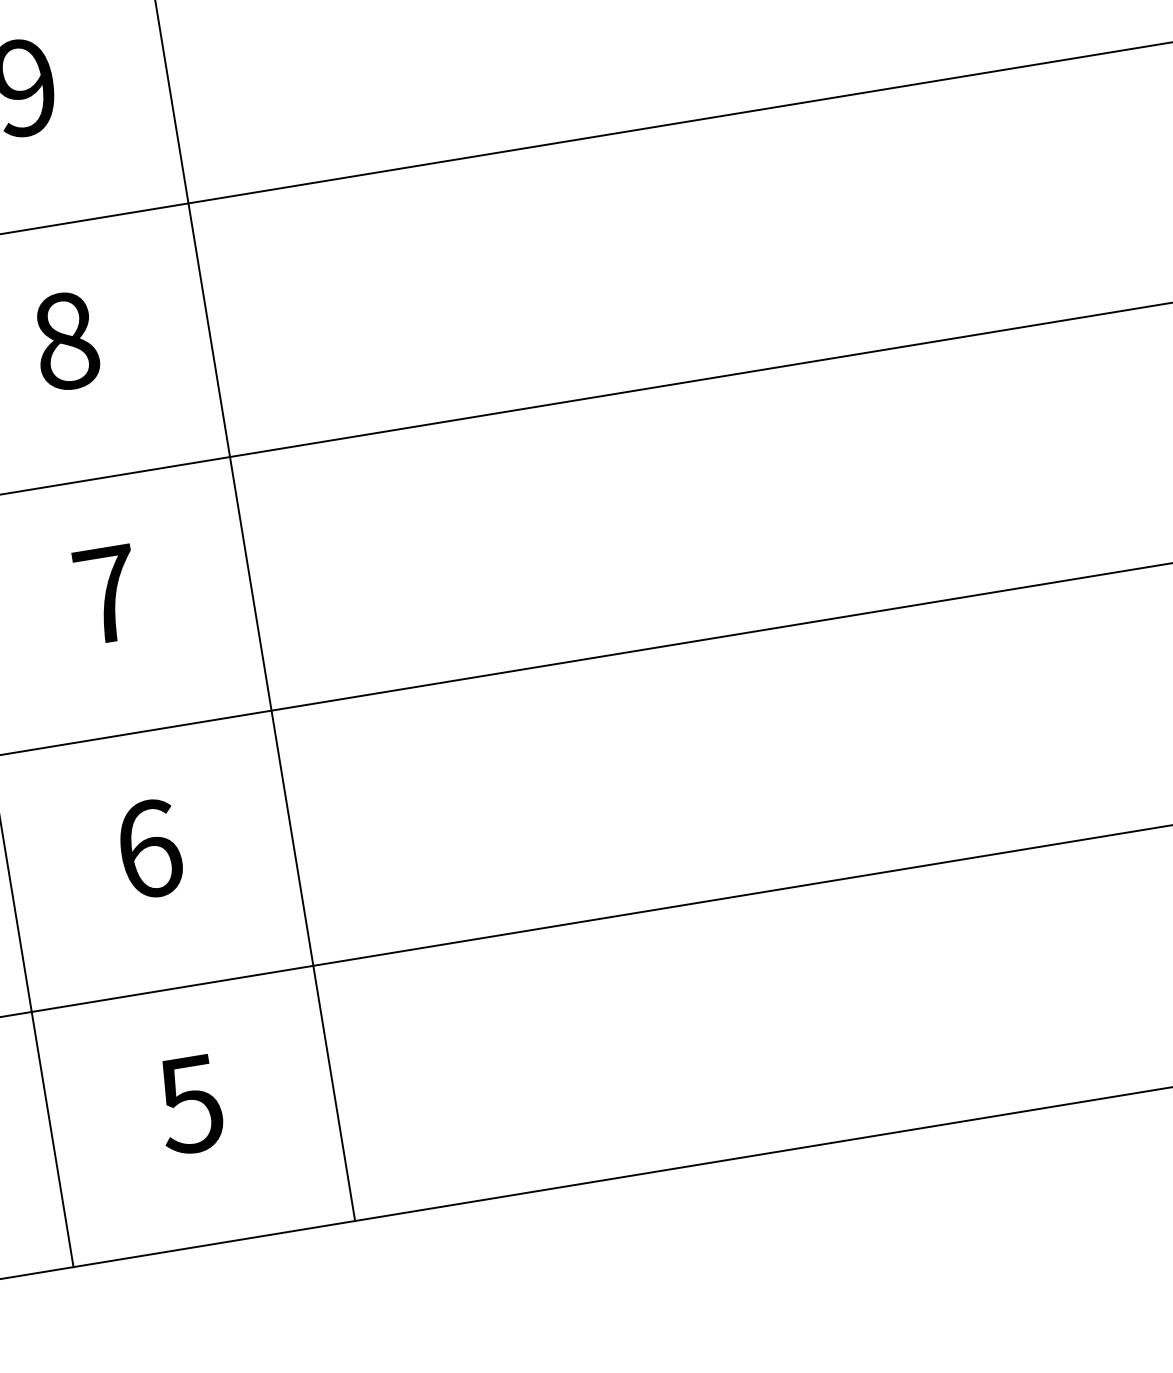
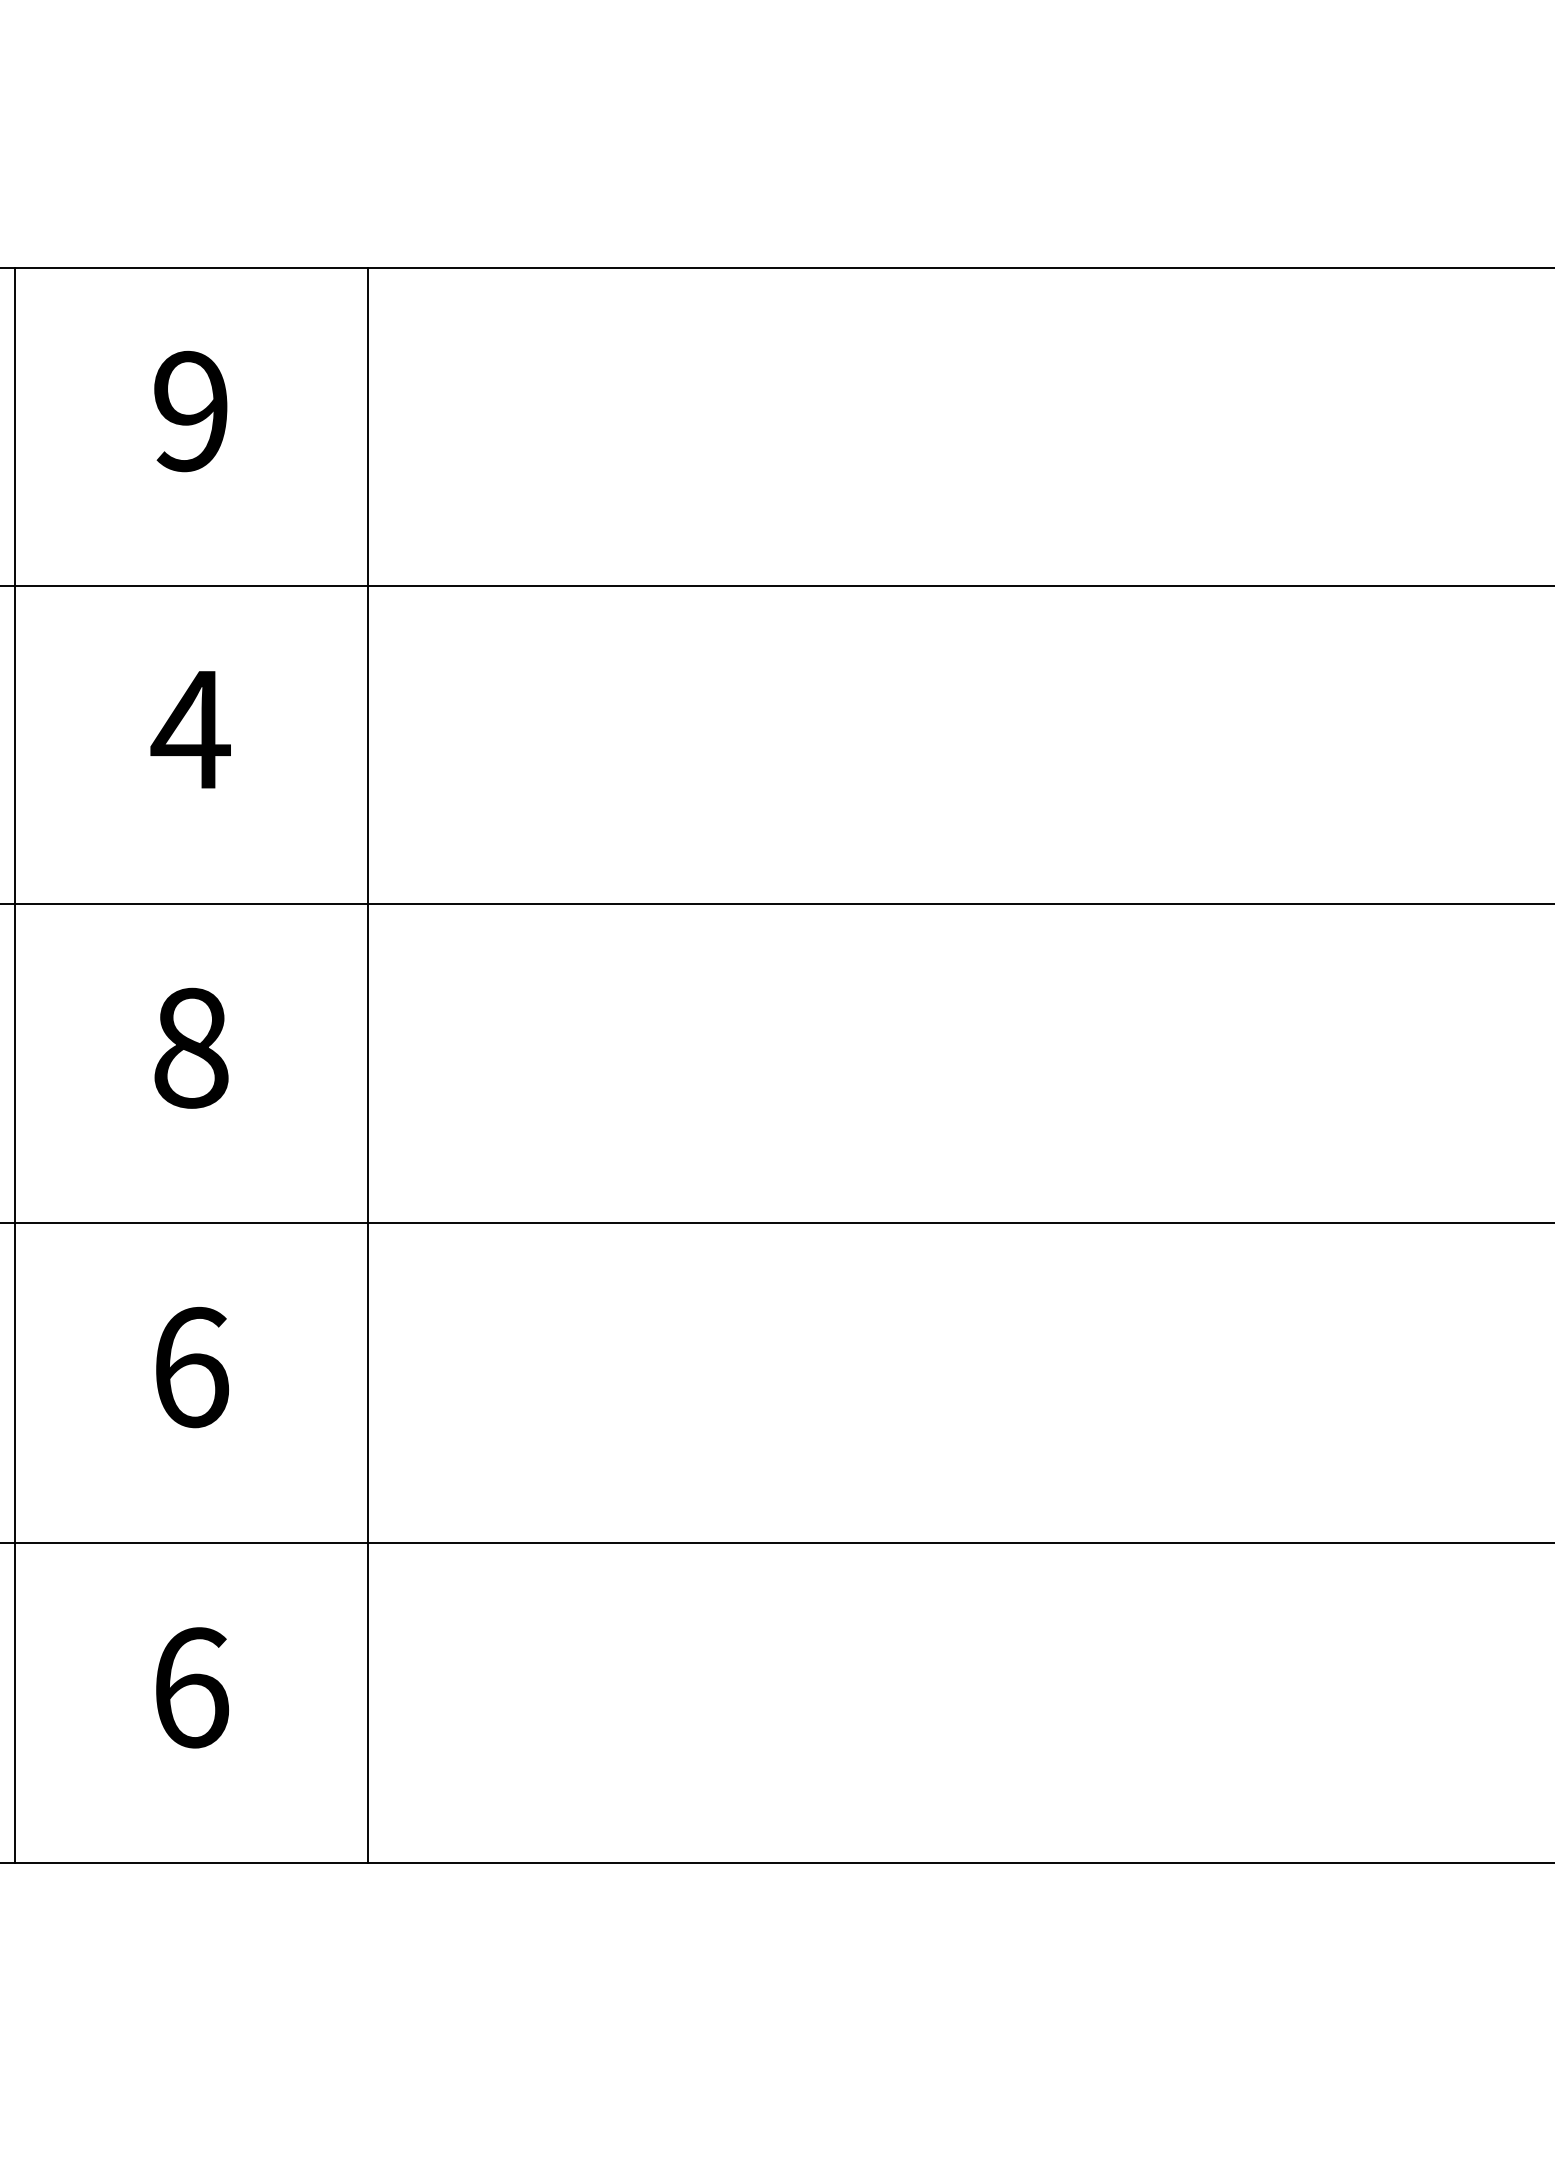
text: (65, 341) -> (190, 729), 8 -> 4
text: (107, 594) -> (191, 1047), 7 -> 8
text: (190, 1104) -> (190, 1687), 5 -> 6

